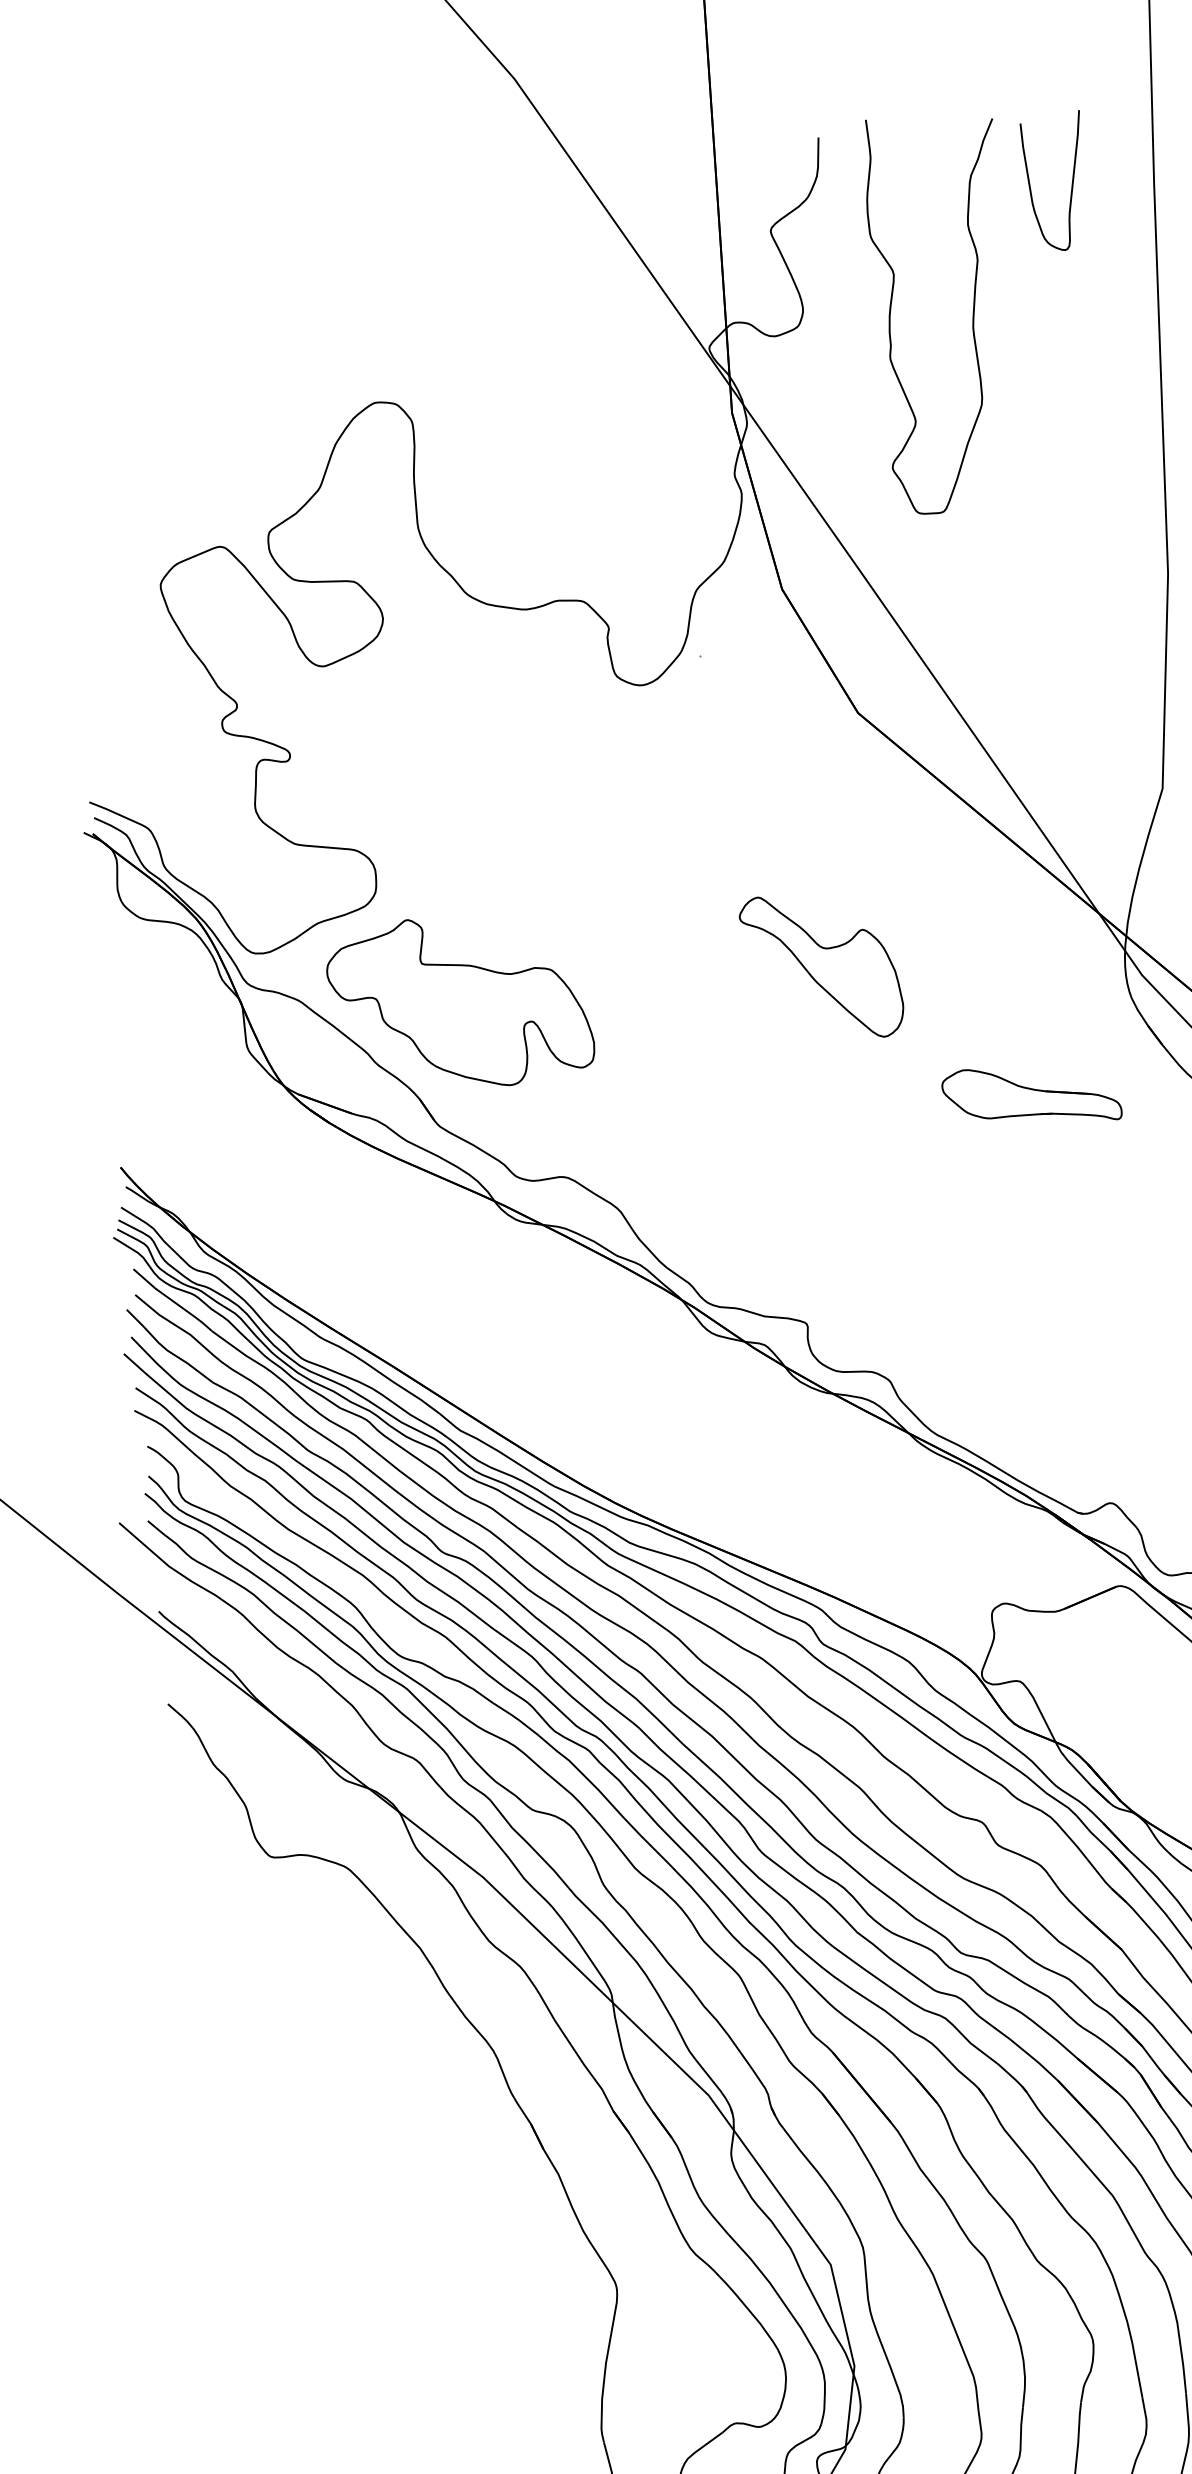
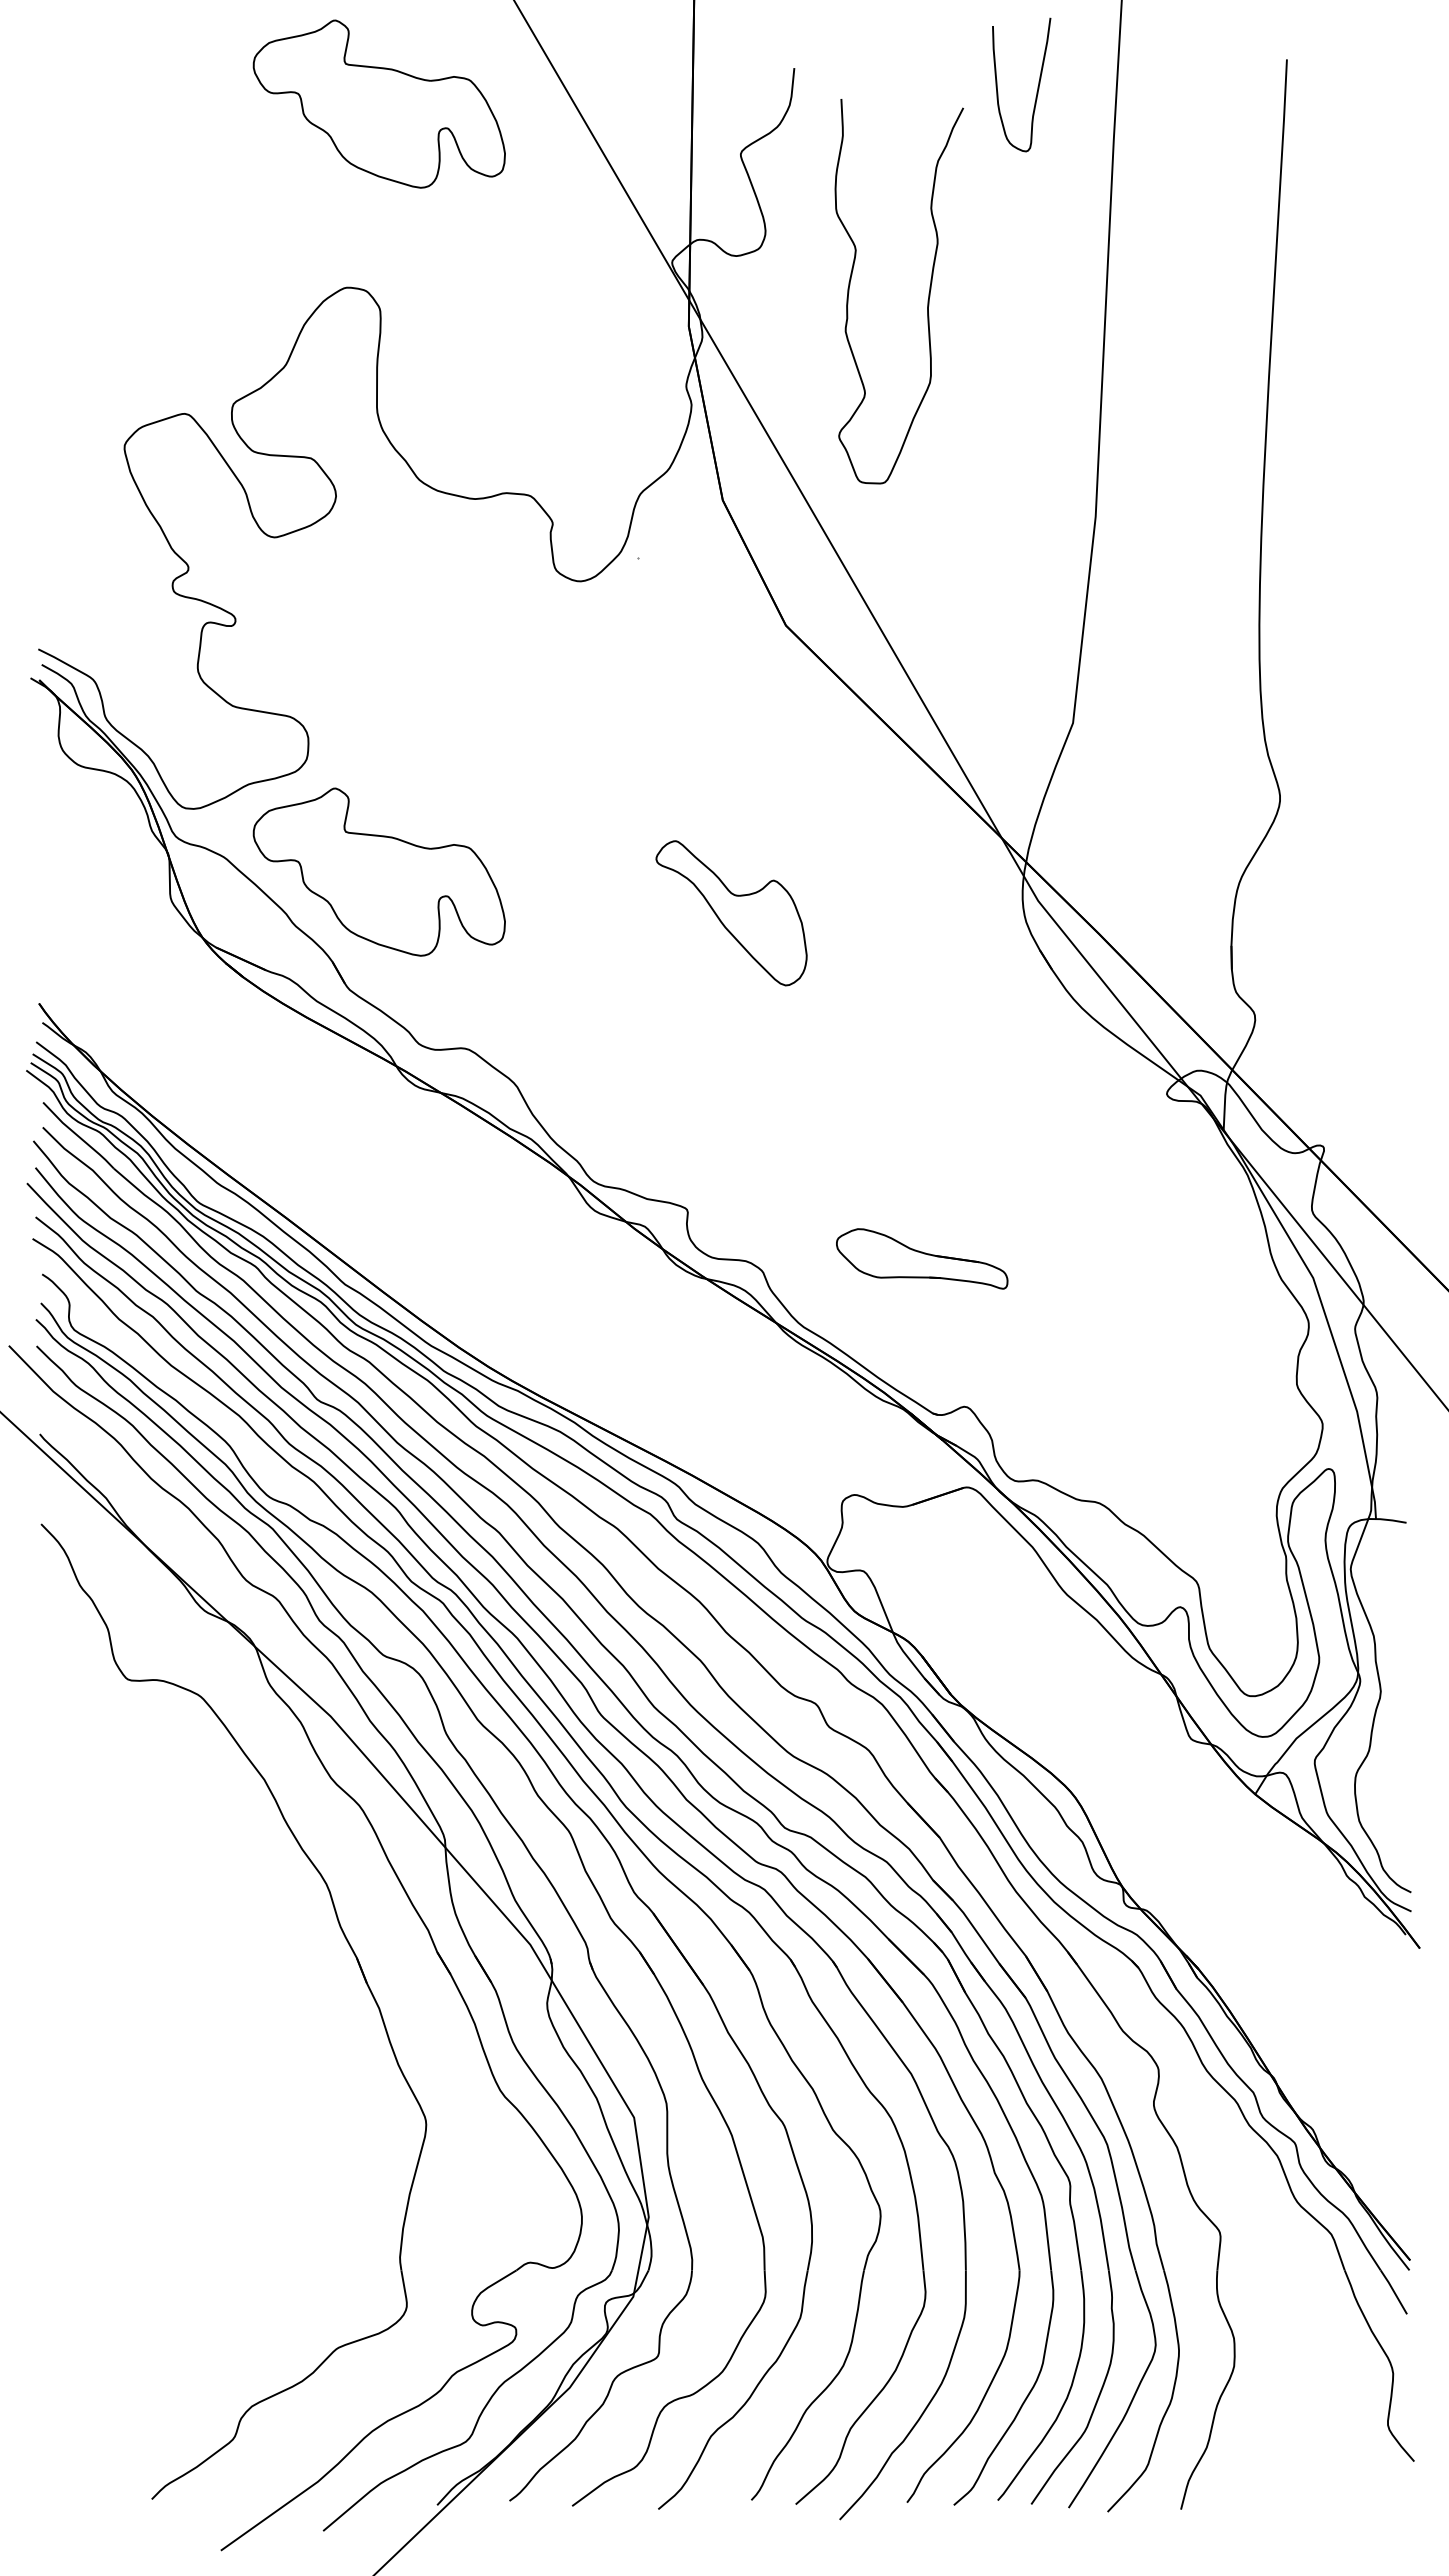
curve: (1071, 182) -> (1037, 86), moved
part: (392, 209) -> (378, 103), added
curve: (972, 311) -> (928, 292), moved
part: (821, 967) -> (731, 913), moved
part: (1031, 1095) -> (922, 1258), moved

